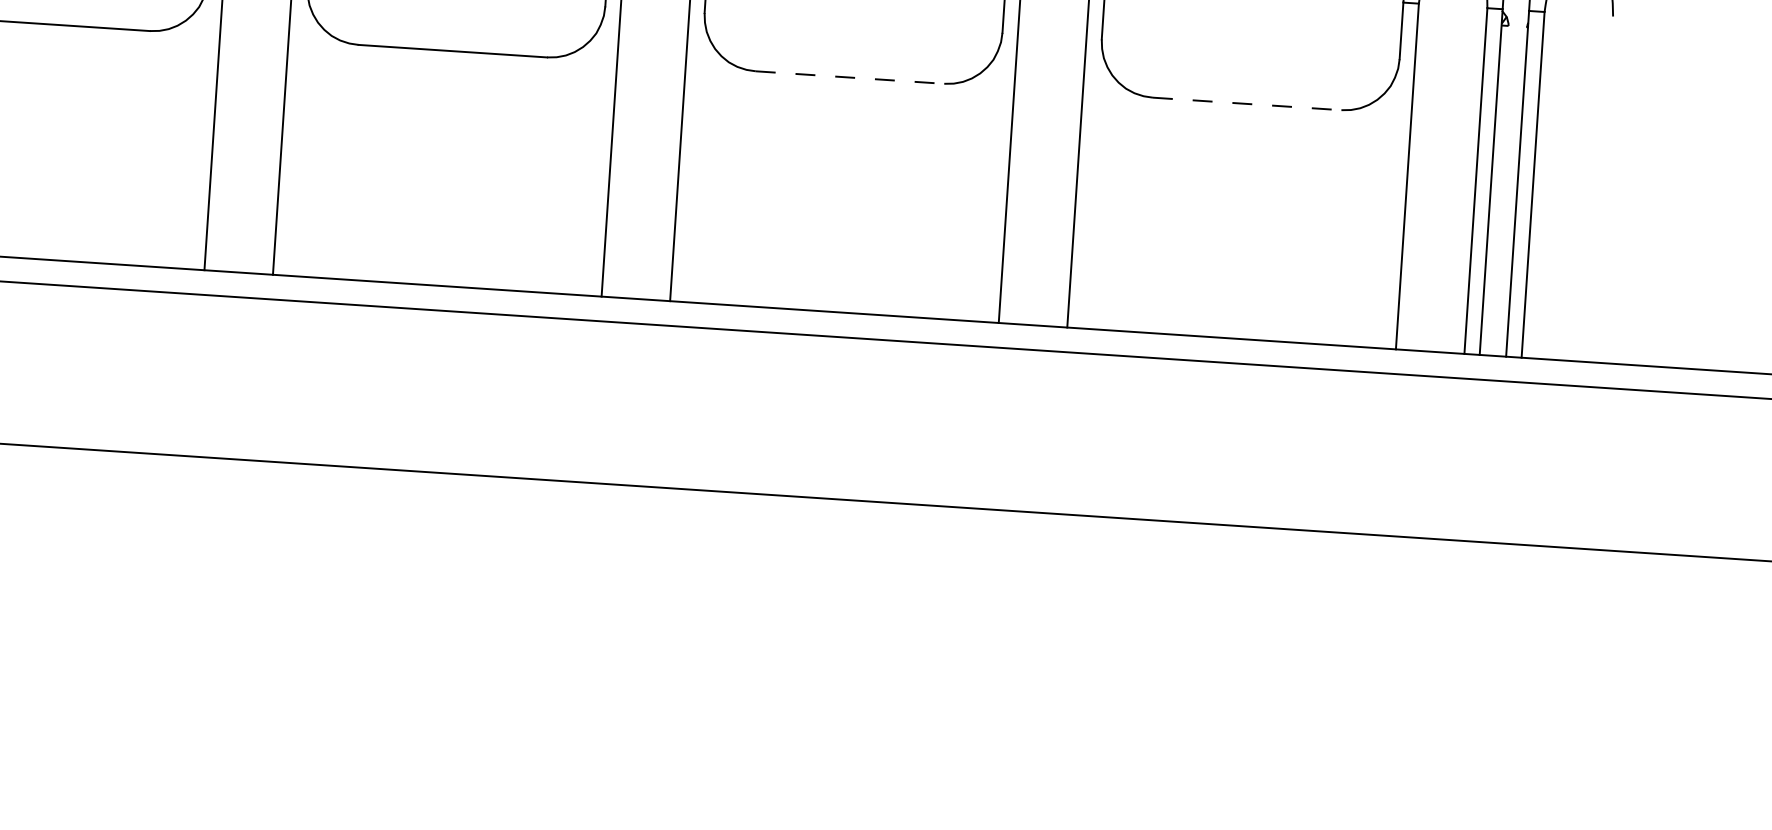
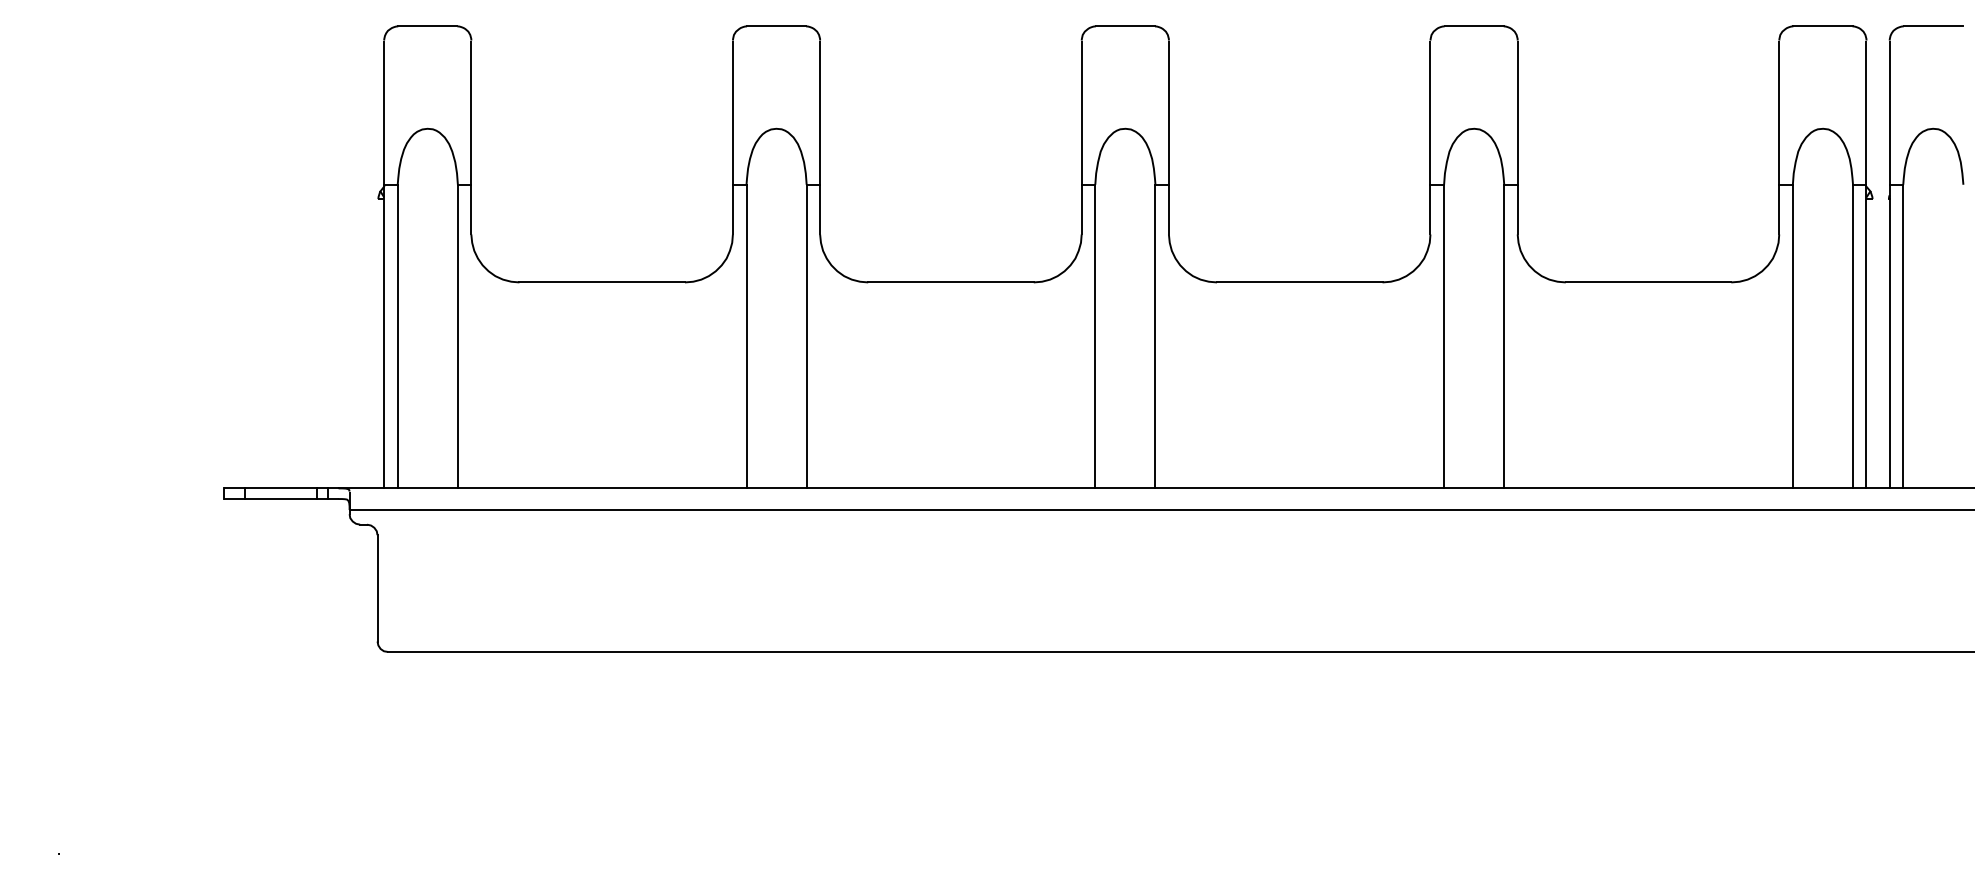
line: (849, 77) -> (1299, 282), dashed -> solid
line: (1247, 104) -> (1648, 282), dashed -> solid

